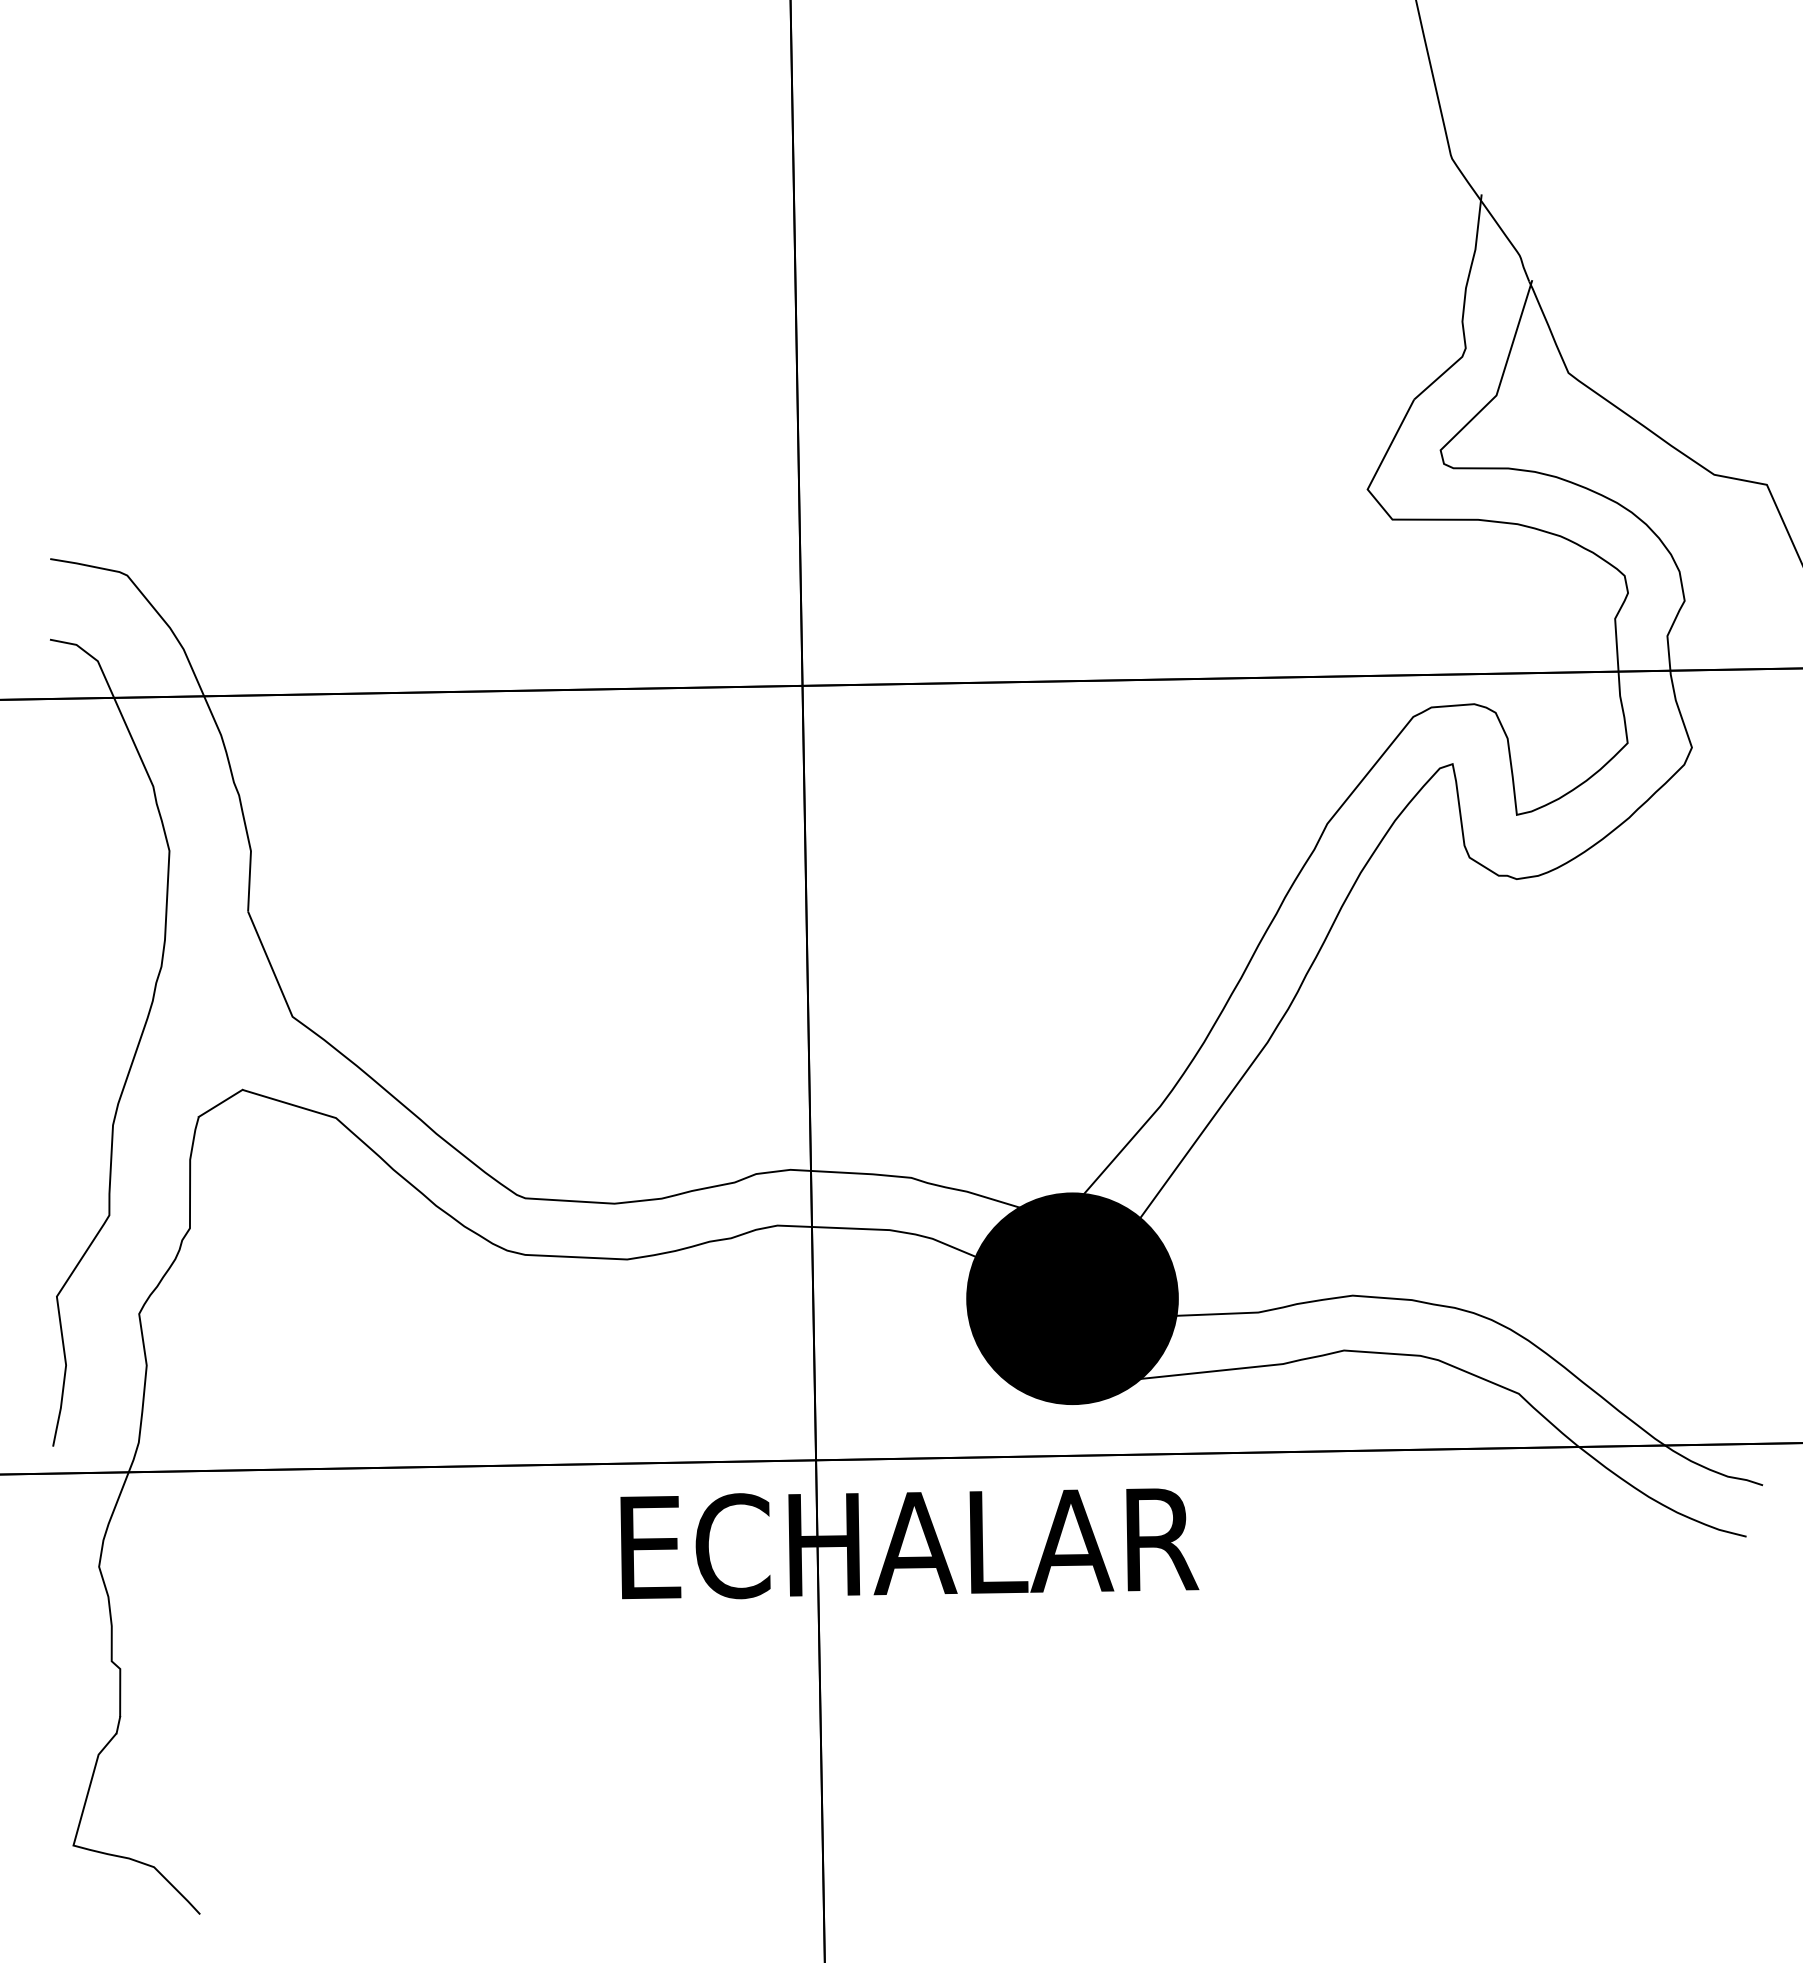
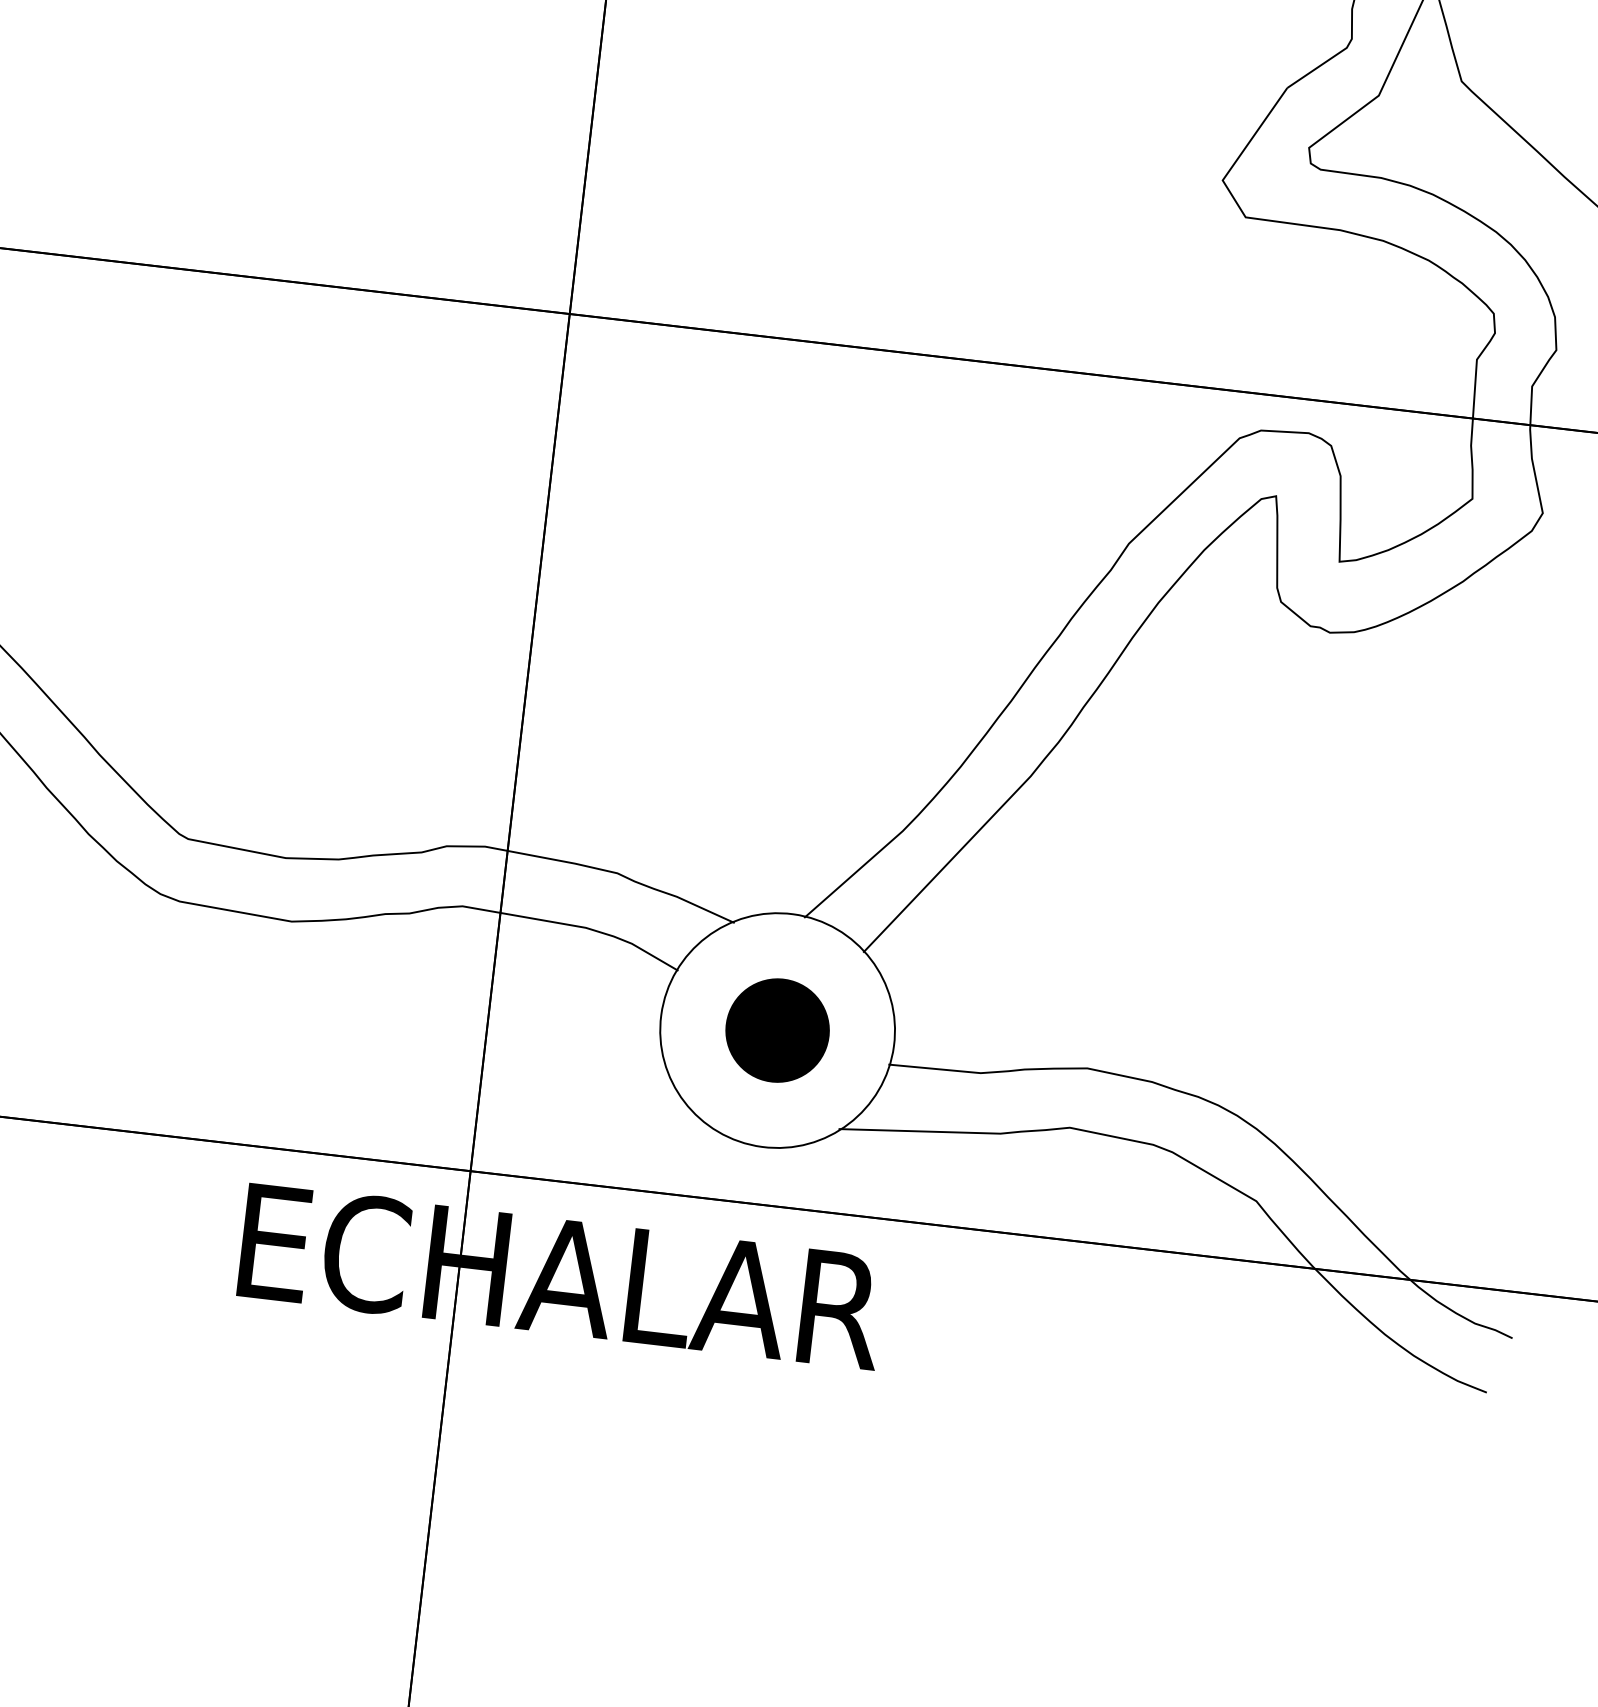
fill: (1072, 1298) -> (777, 1030), removed

